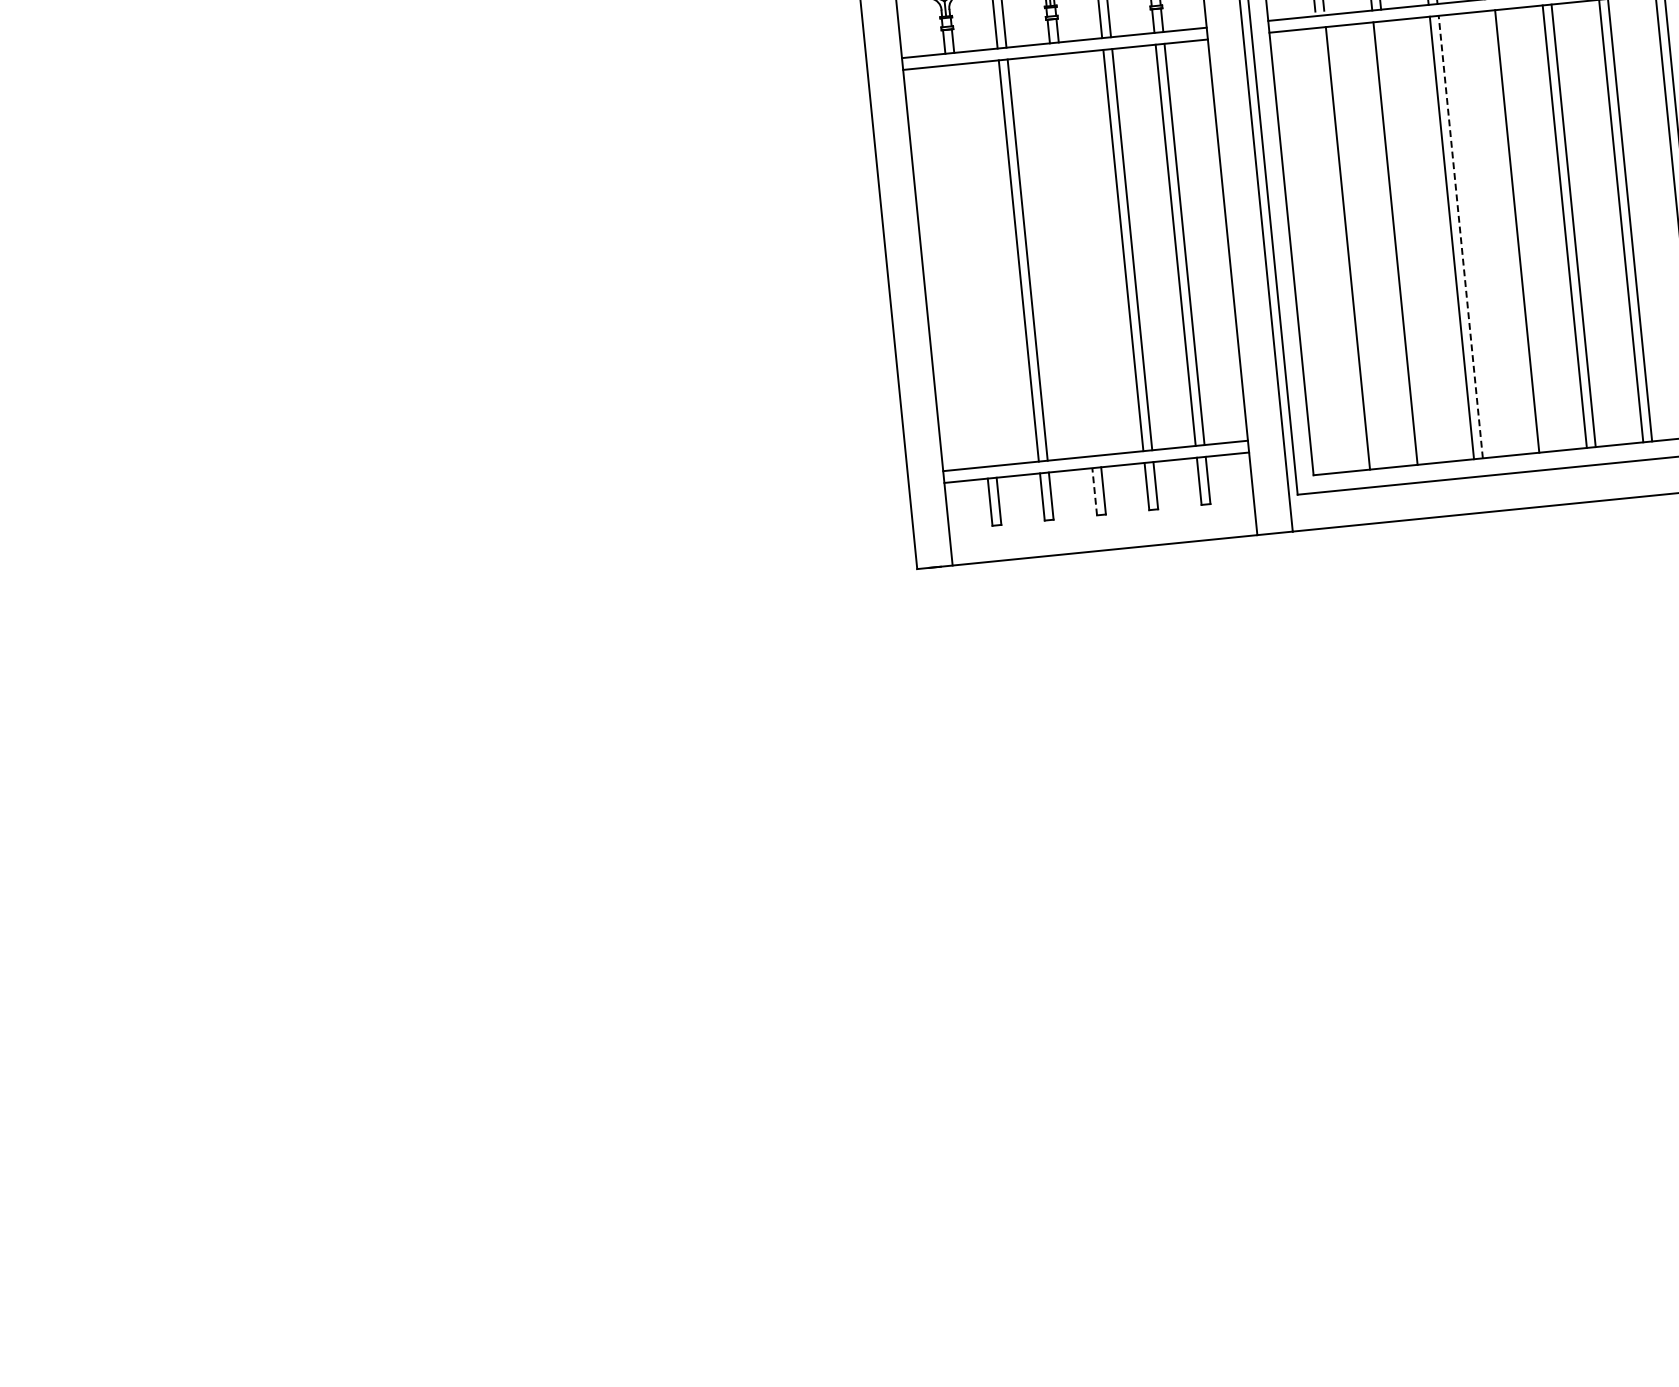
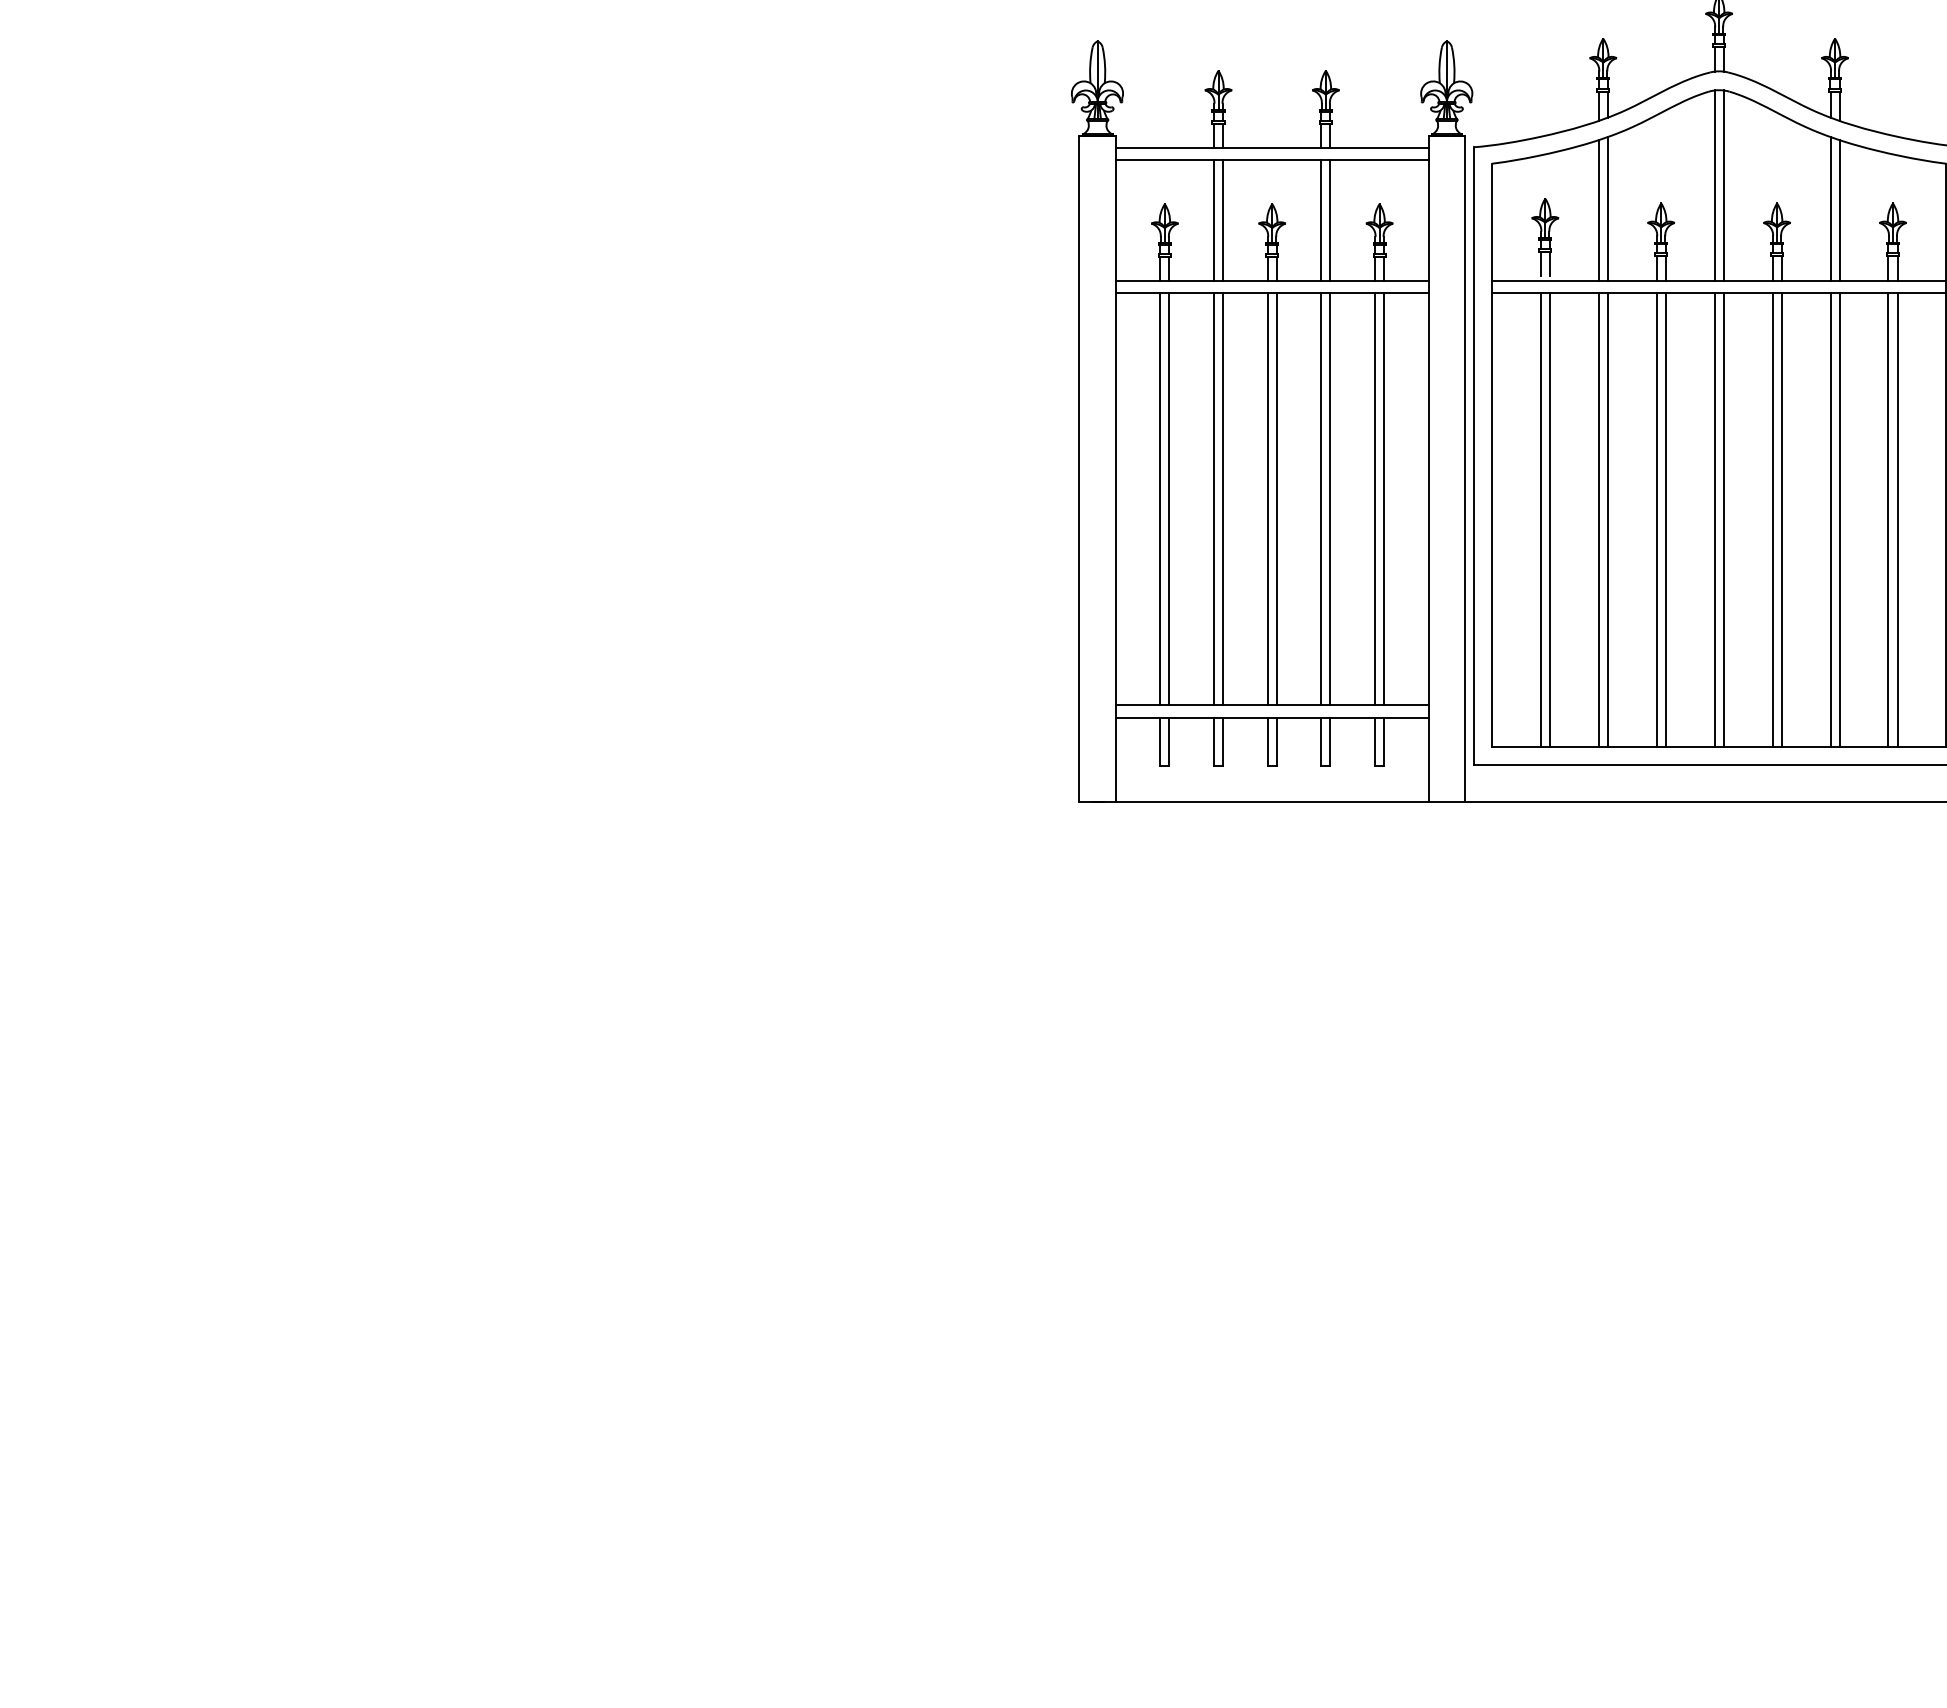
line: (1508, 231) -> (1714, 519), added
line: (1460, 236) -> (1665, 519), dashed -> solid
line: (1403, 242) -> (1607, 519), added
line: (1338, 248) -> (1540, 519), added
line: (1070, 255) -> (1267, 499), added
line: (1079, 255) -> (1276, 499), added
line: (975, 265) -> (1169, 499), added
line: (966, 266) -> (1160, 499), added
line: (1094, 491) -> (1267, 741), dashed -> solid

